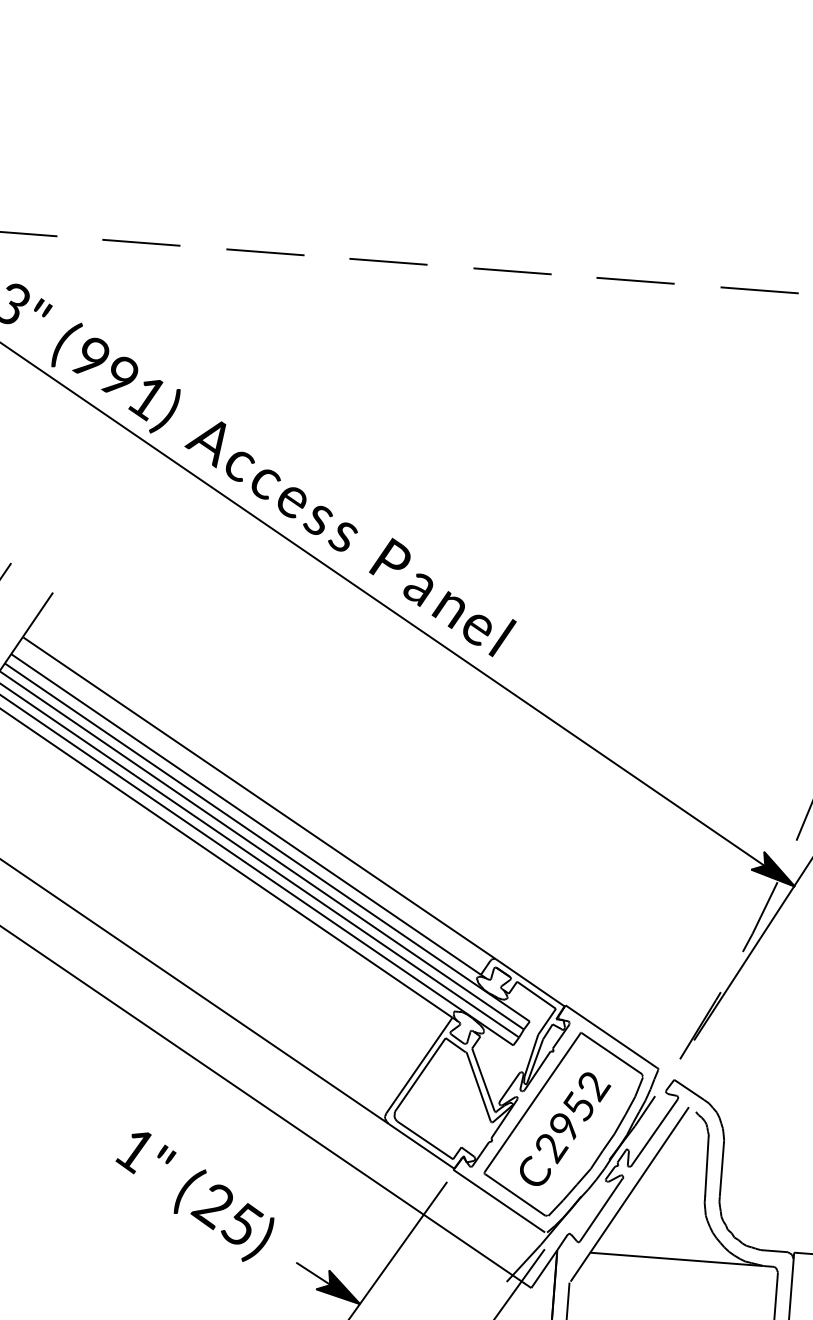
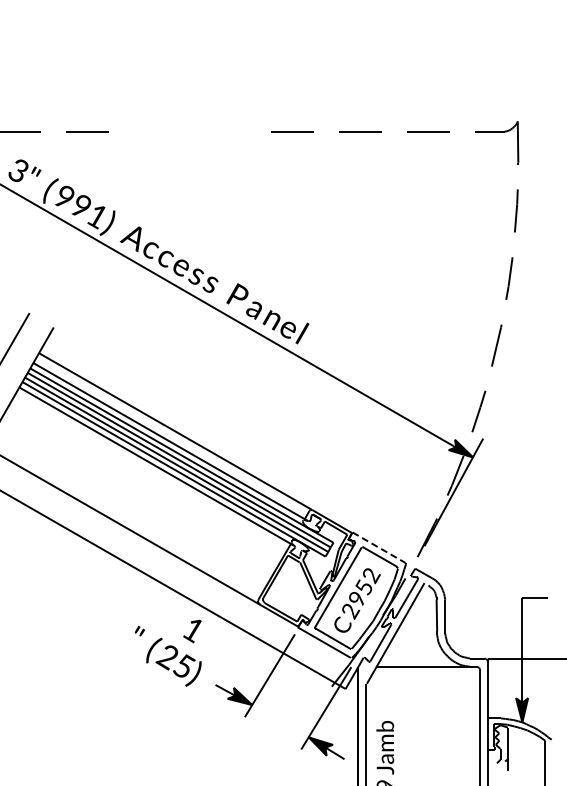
line: (264, 251) -> (155, 131), removed
line: (387, 261) -> (223, 131), removed
line: (612, 1036) -> (379, 547), solid -> dashed
text: (133, 1152) -> (192, 631), moved

